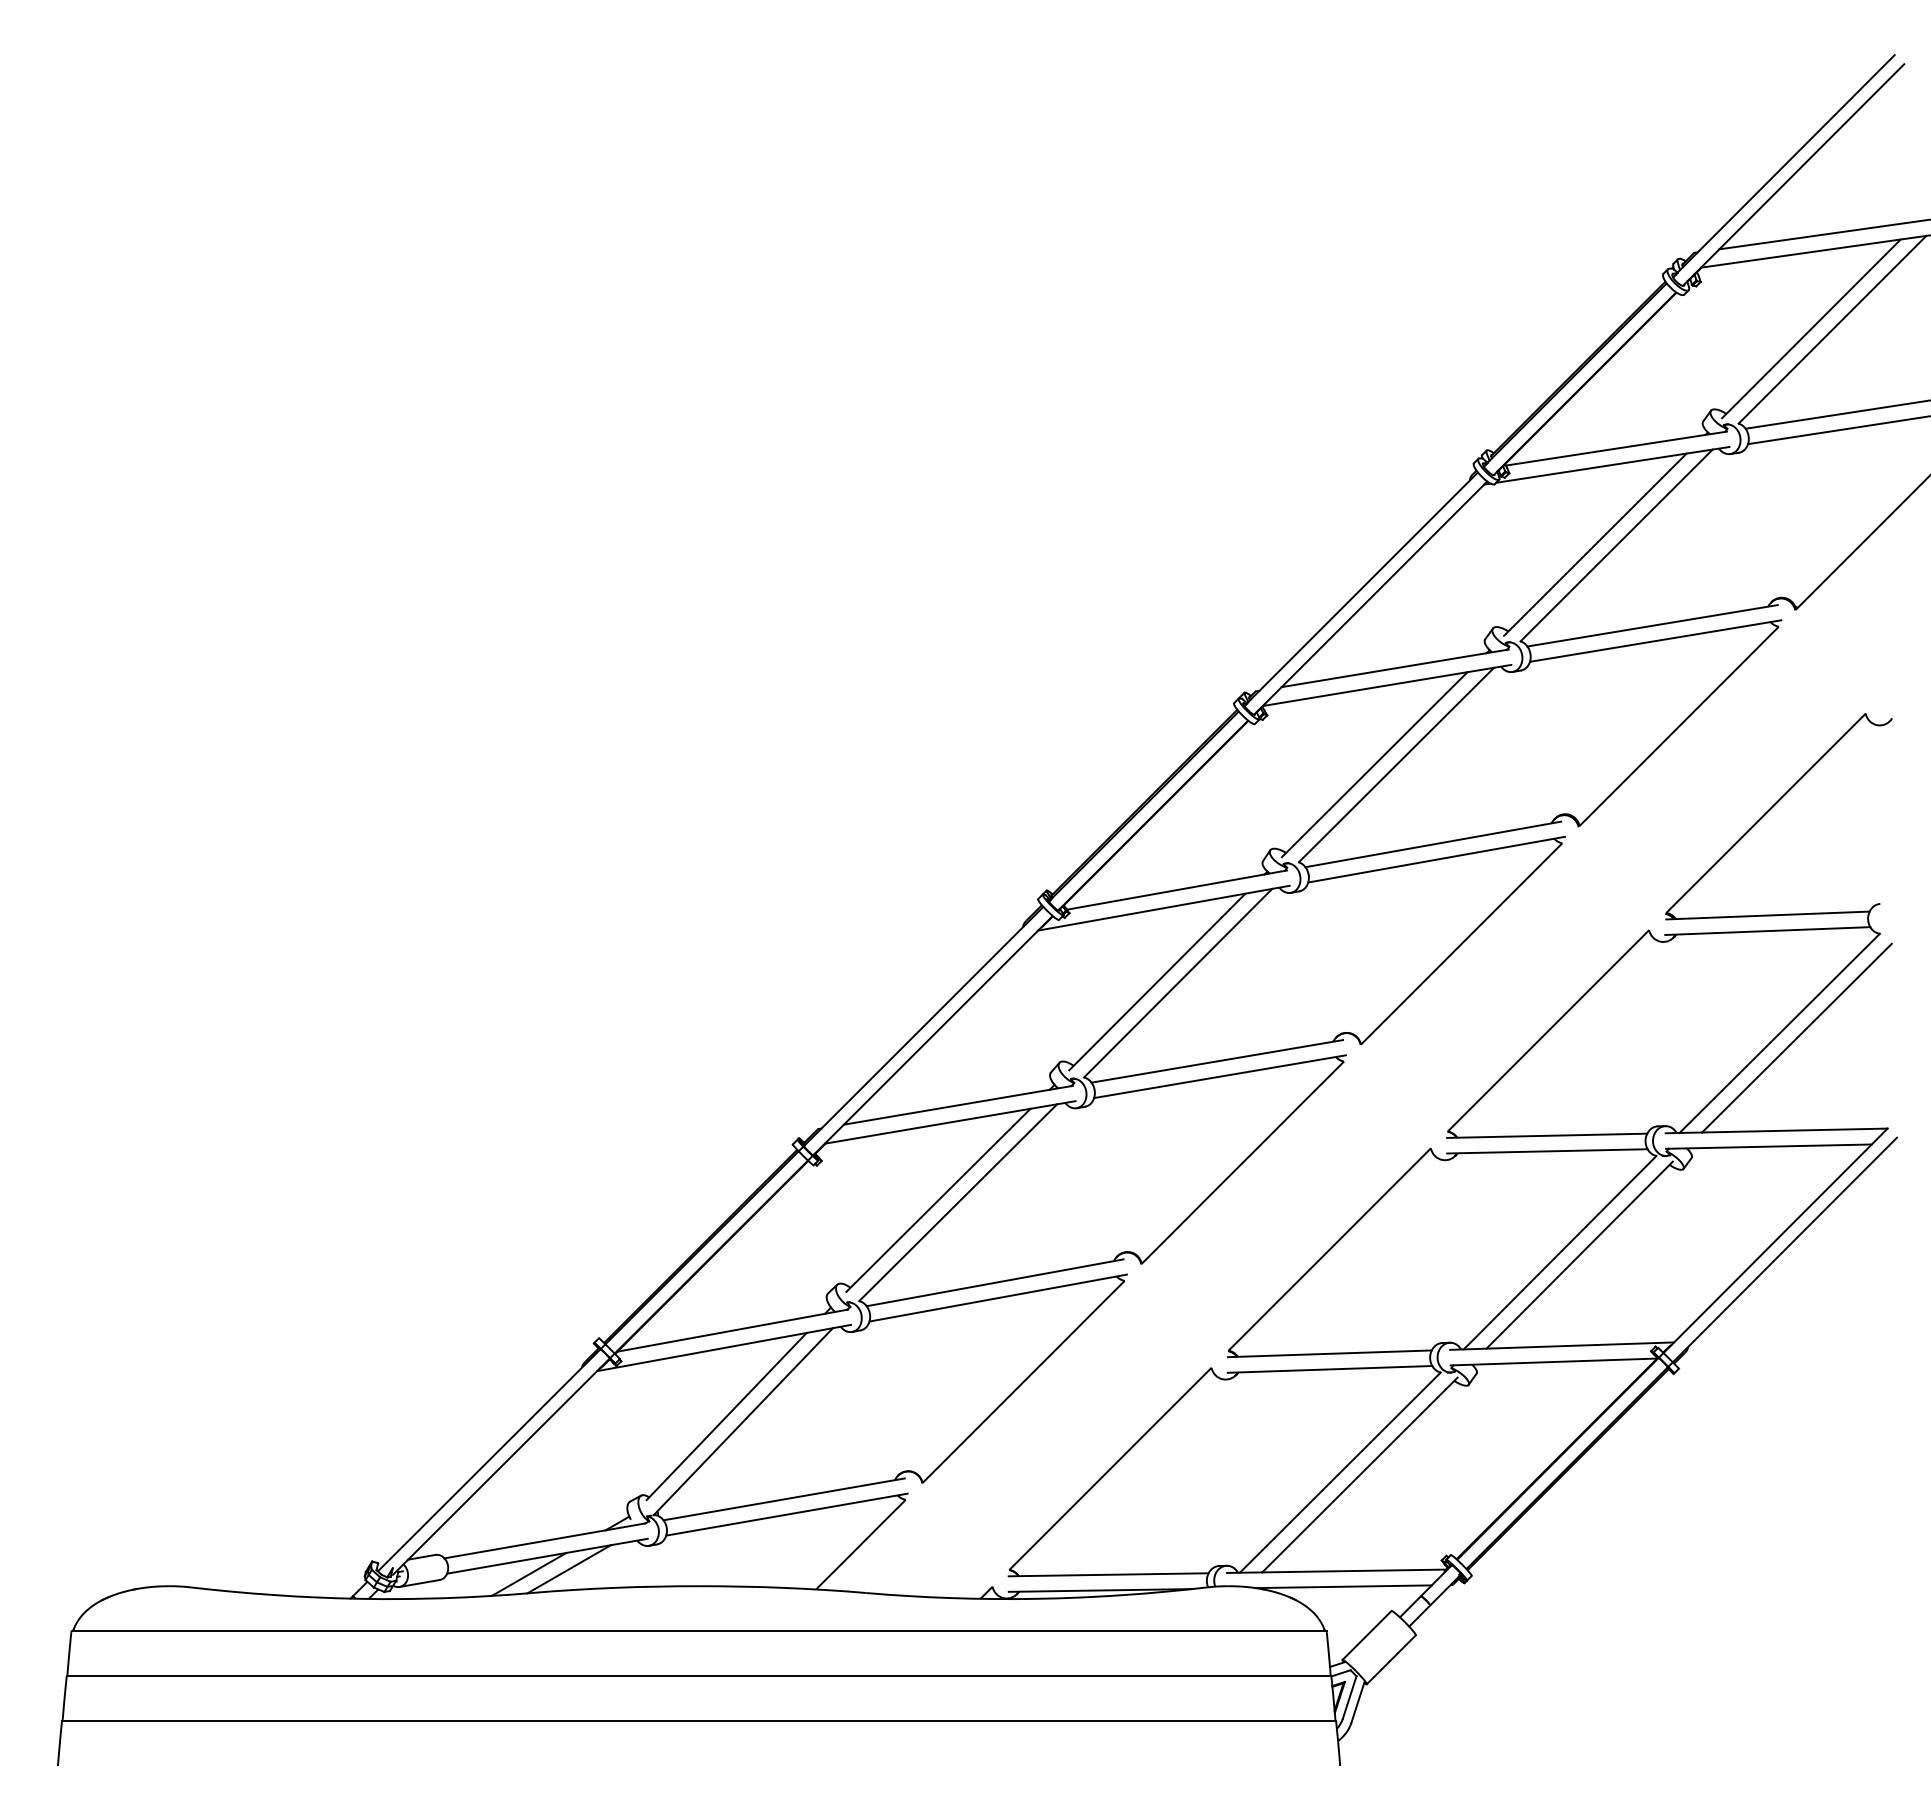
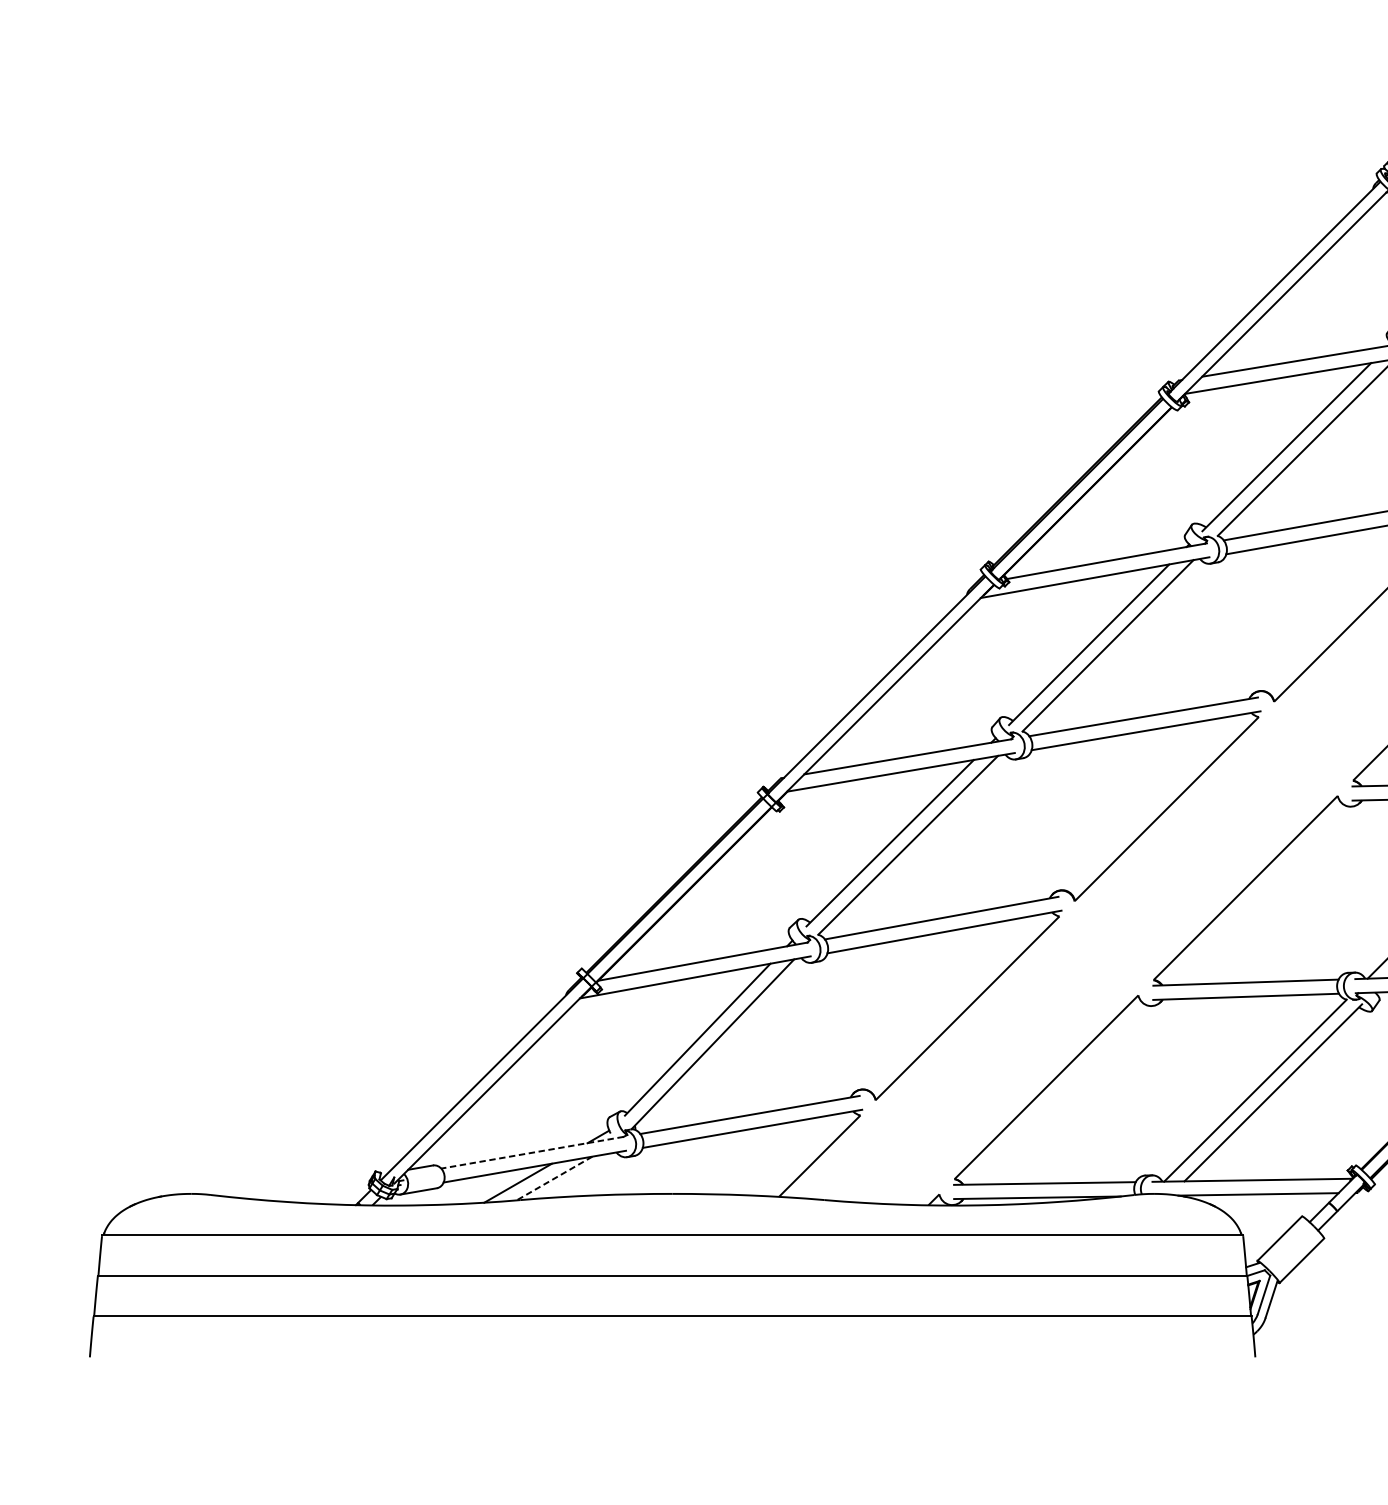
line: (544, 1540) -> (532, 1152), solid -> dashed
line: (568, 1569) -> (553, 1178), solid -> dashed

